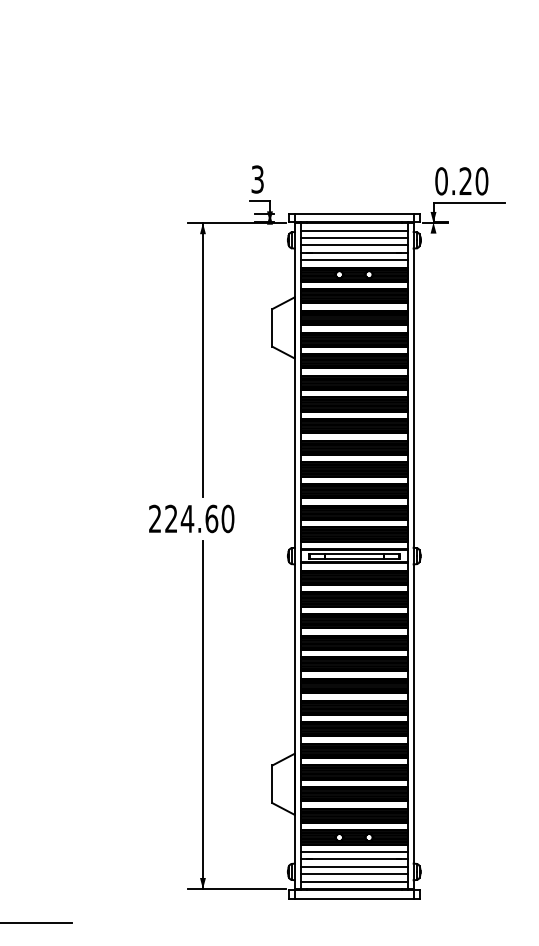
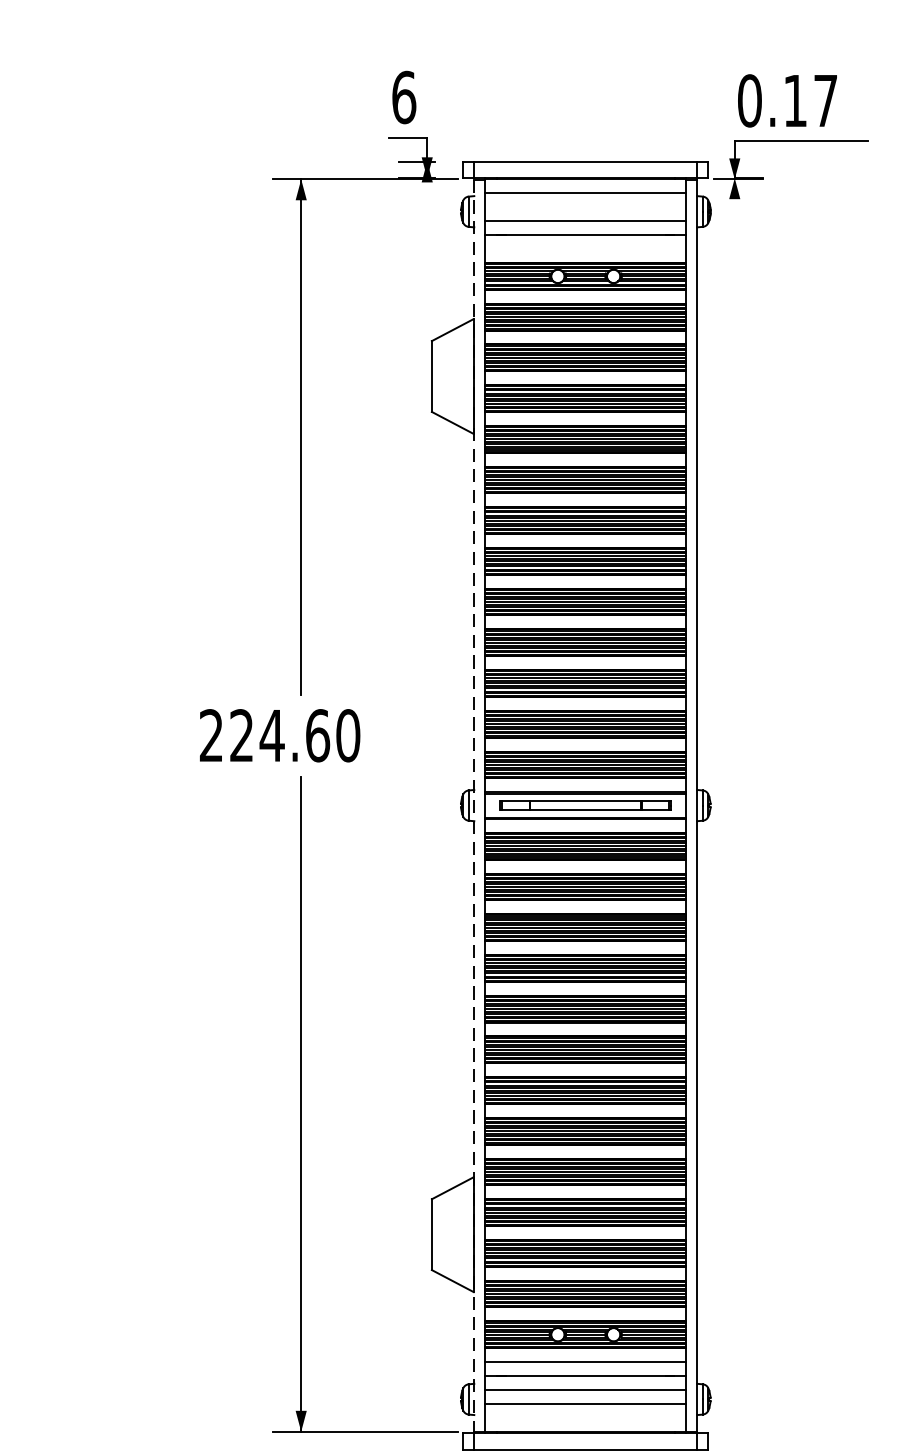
text: (257, 179) -> (403, 97), 3 -> 6
text: (473, 181) -> (809, 101), 0.20 -> 0.17
line: (353, 237) -> (584, 206), removed
line: (353, 260) -> (584, 249), removed
line: (295, 556) -> (475, 806), solid -> dashed
line: (353, 881) -> (584, 1417), removed

